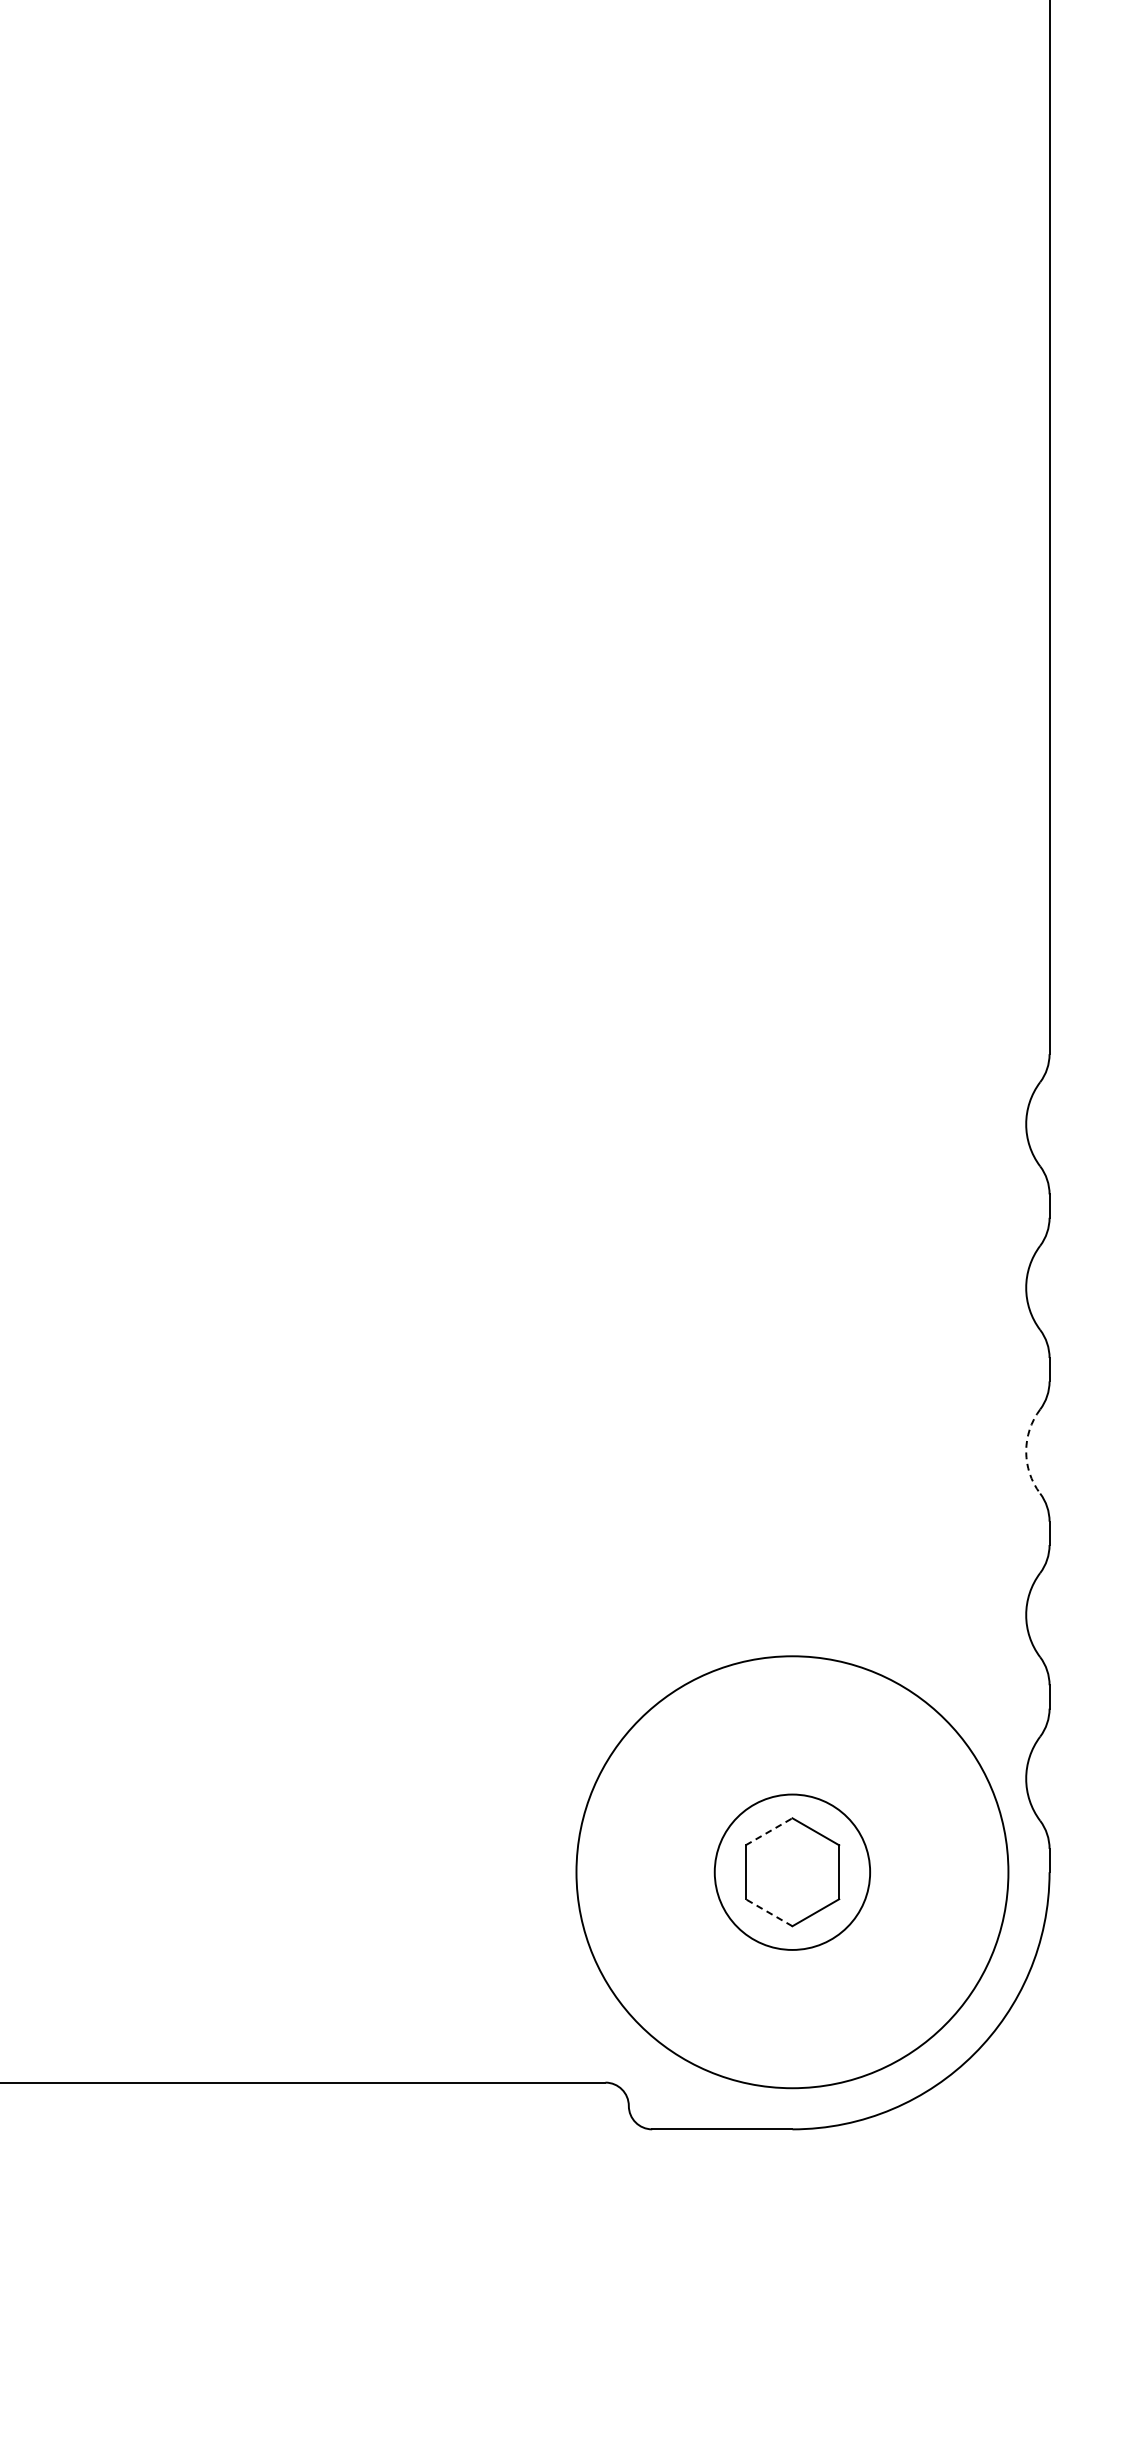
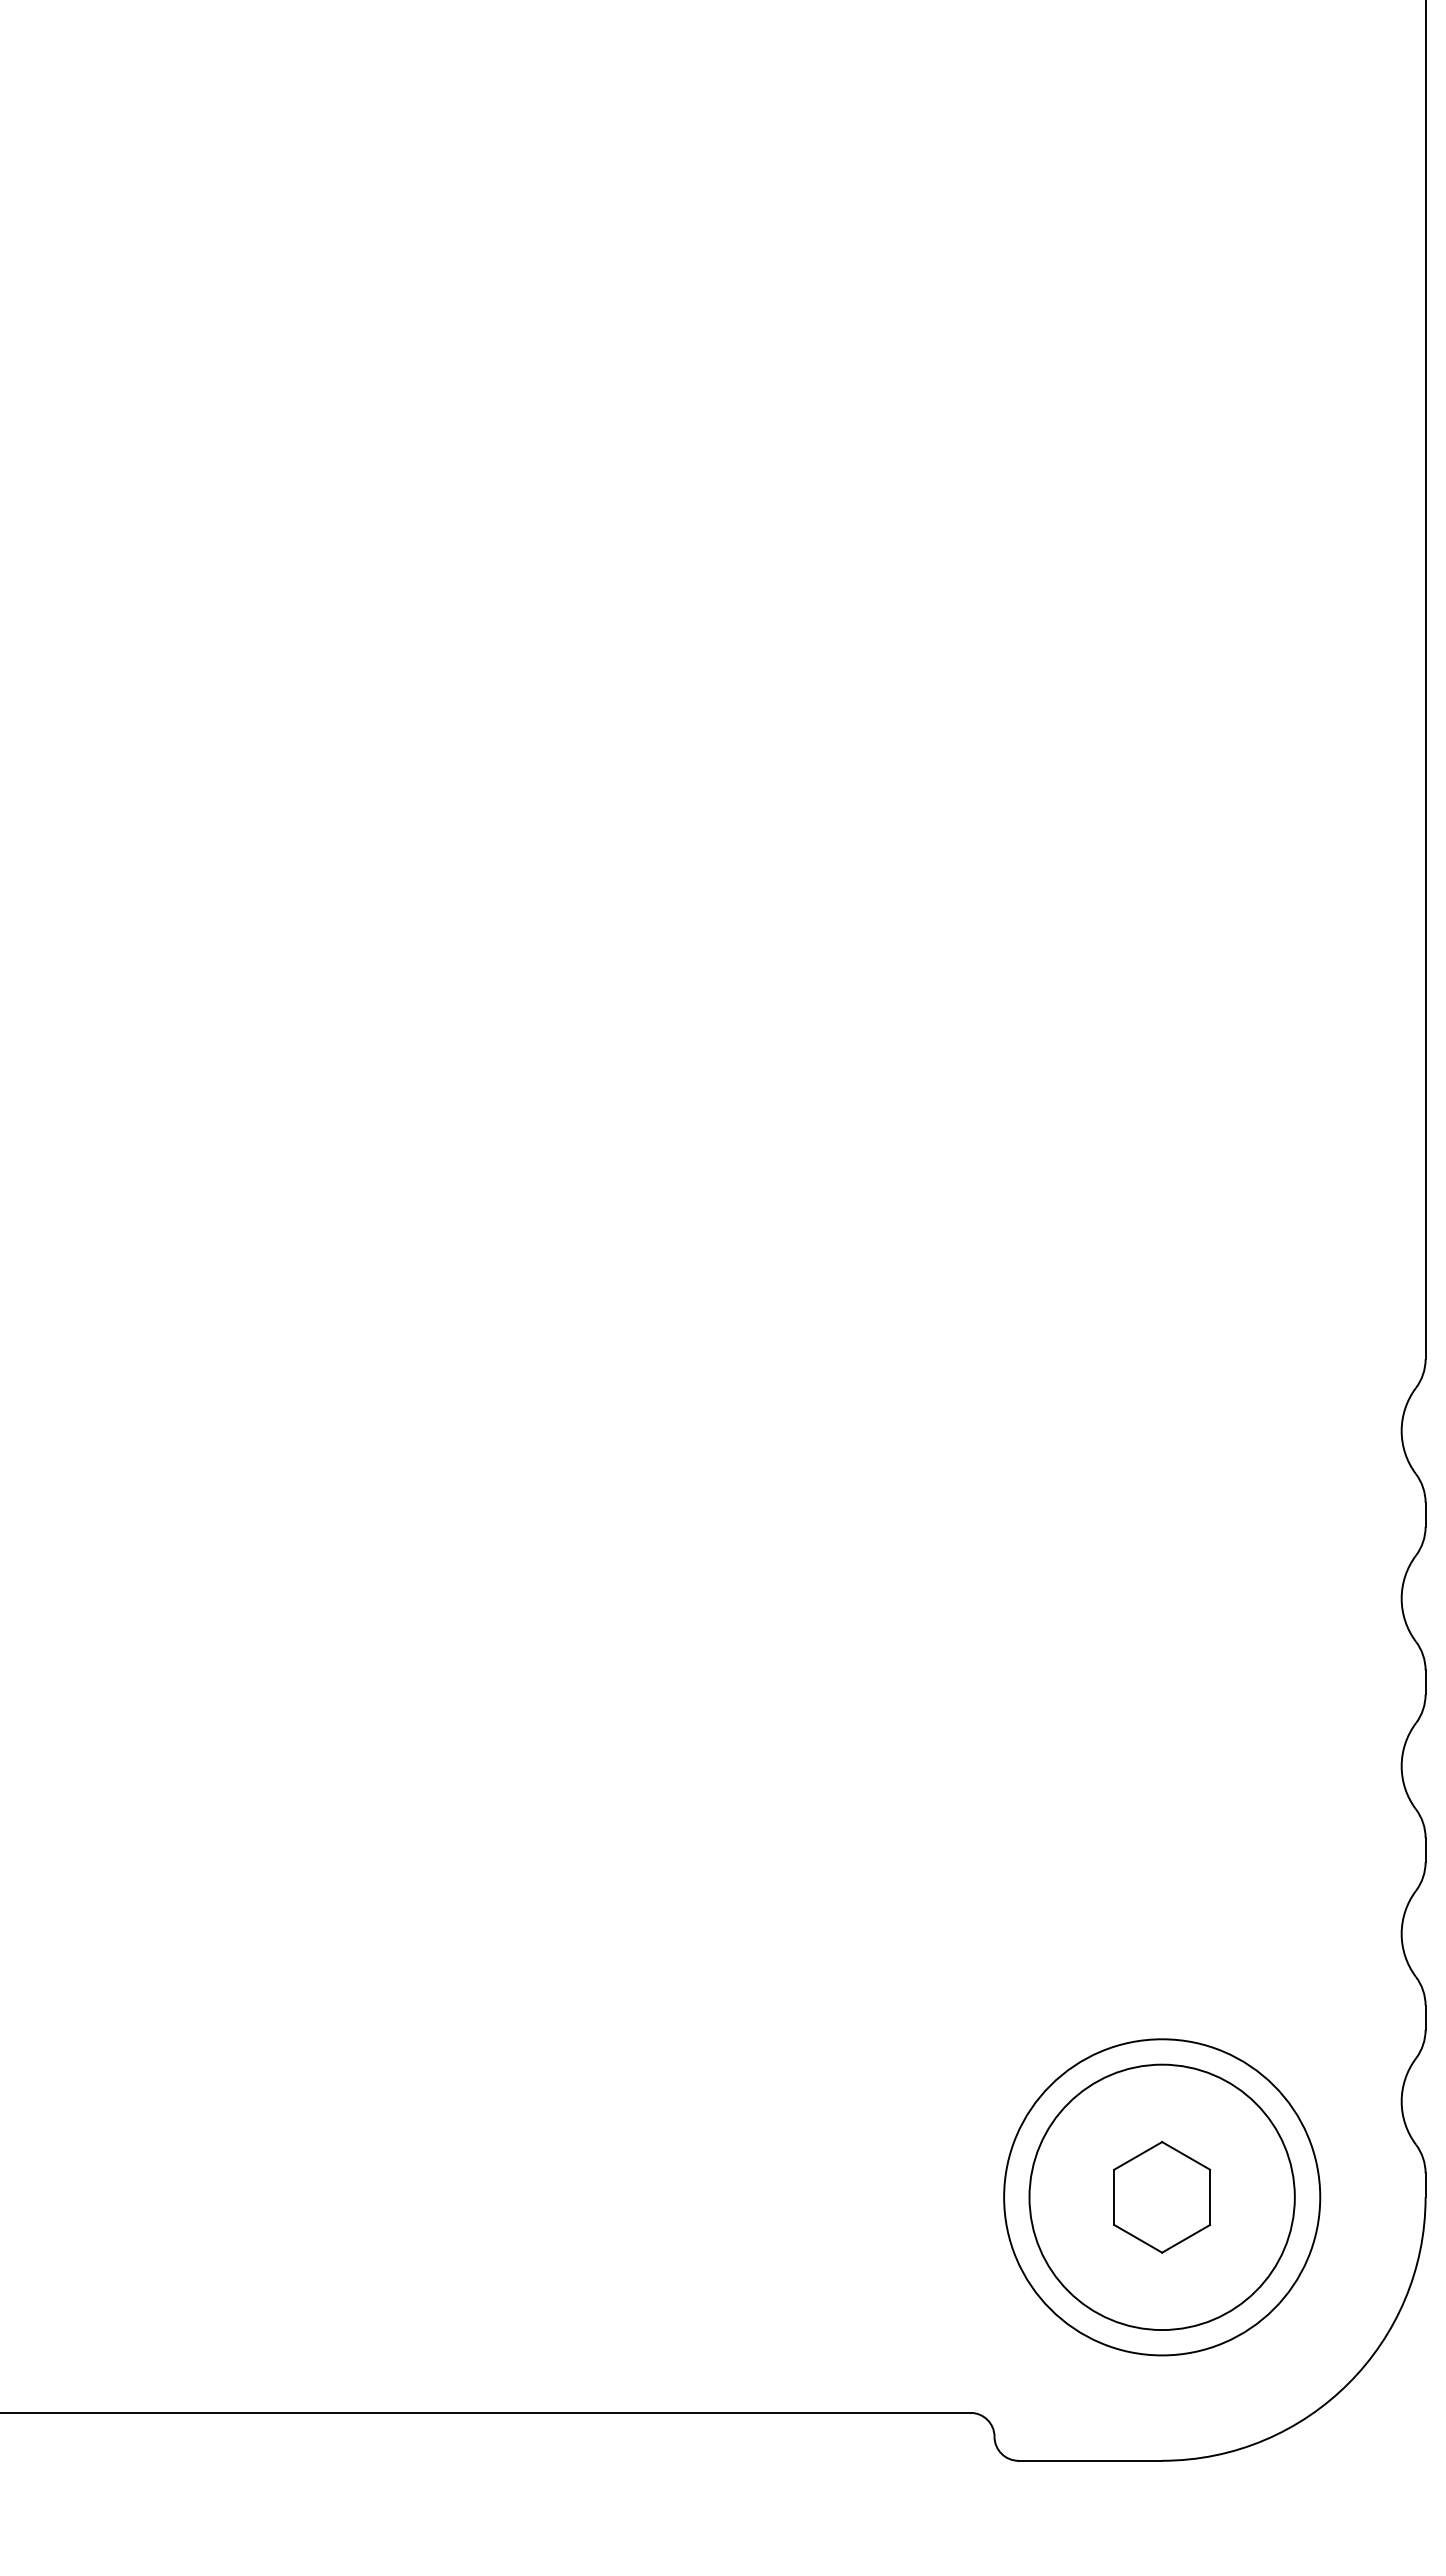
arc: (1026, 1451) -> (1401, 1766), dashed -> solid
line: (769, 1831) -> (1138, 2155), dashed -> solid
circle: (791, 1872) -> (1161, 2197), size x1.67
circle: (792, 1872) -> (1162, 2197), size x0.71
line: (769, 1912) -> (1138, 2238), dashed -> solid

